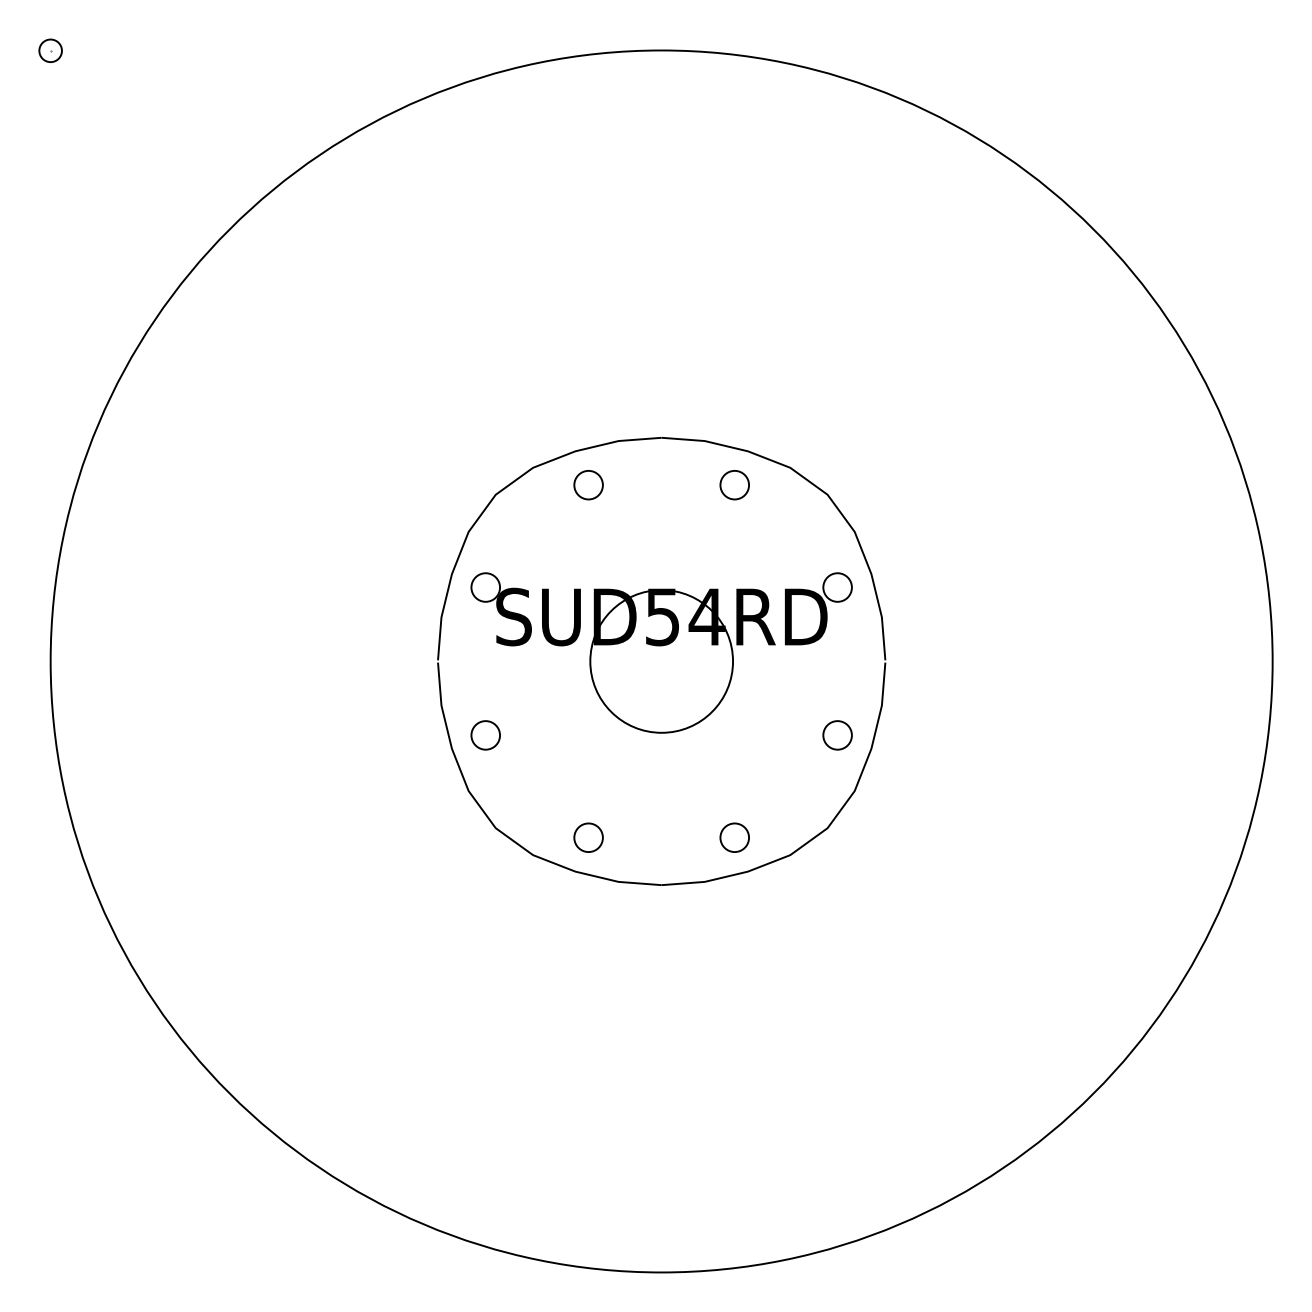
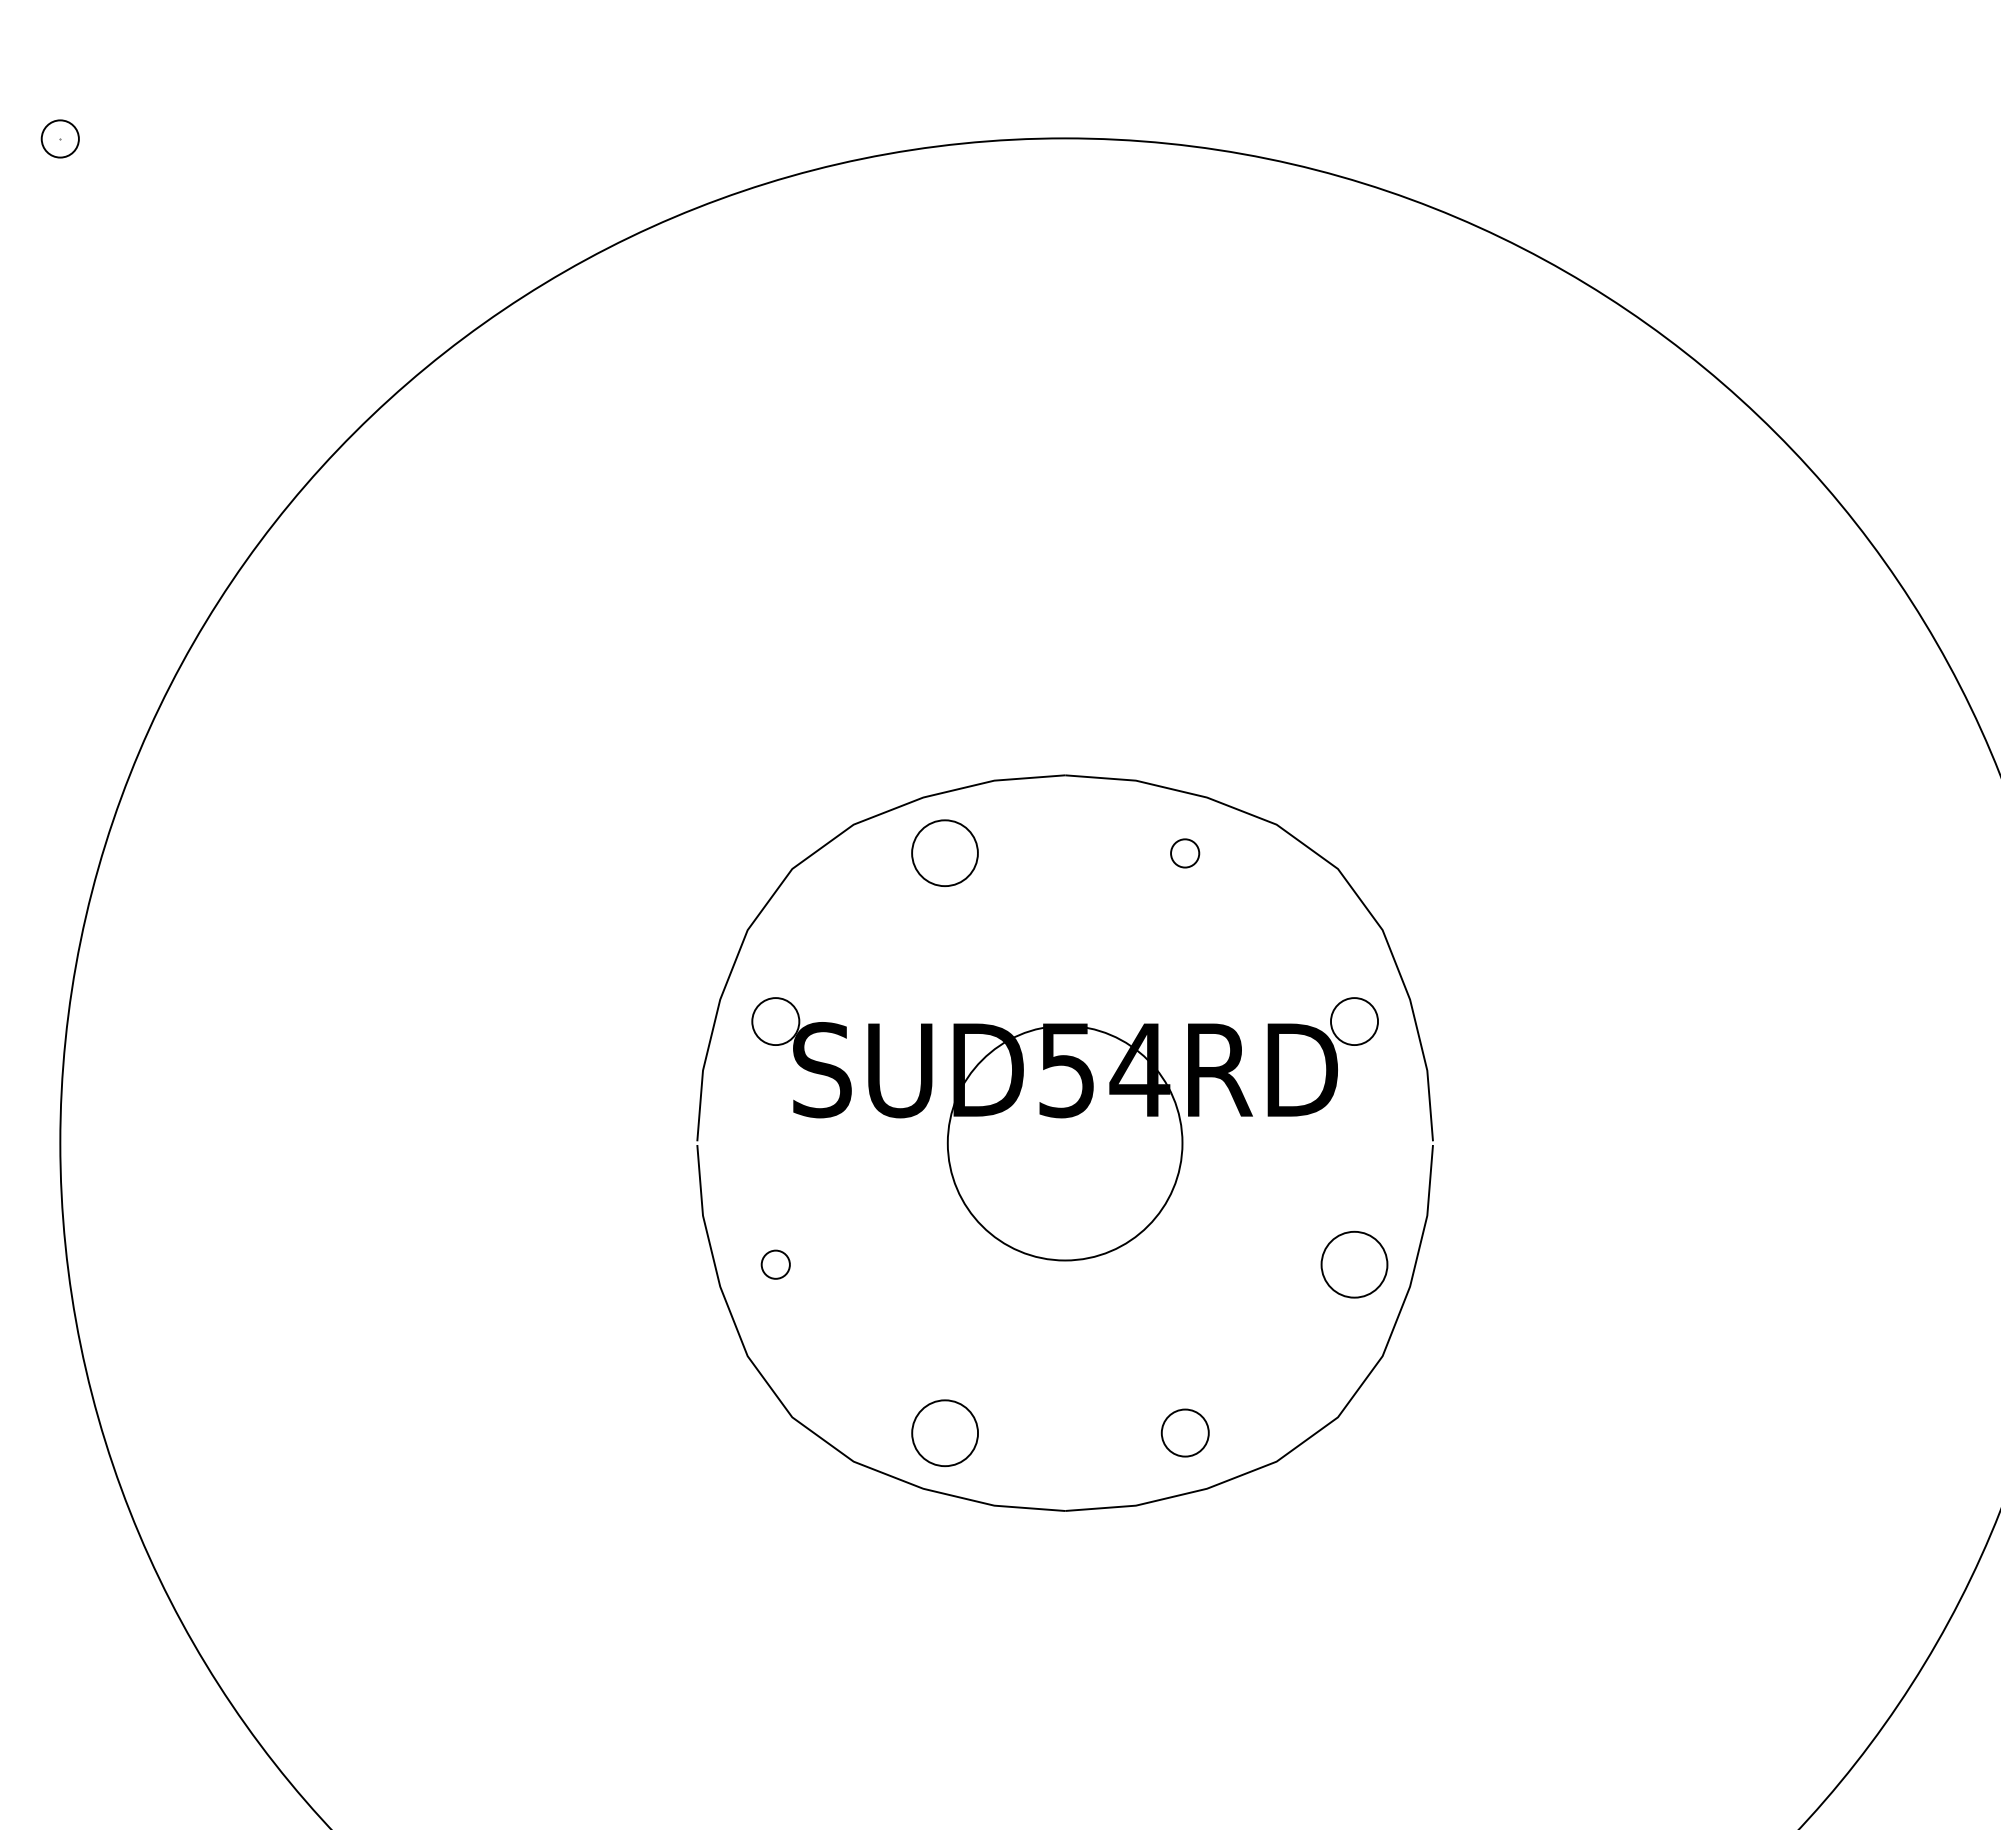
circle: (588, 484) -> (944, 852), size x1.4
circle: (734, 485) -> (1184, 853), size x0.6
circle: (485, 735) -> (775, 1264), size x0.6
circle: (837, 735) -> (1354, 1264), size x1.4
circle: (588, 837) -> (944, 1432), size x1.4

